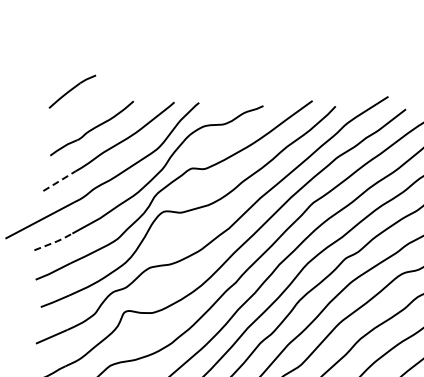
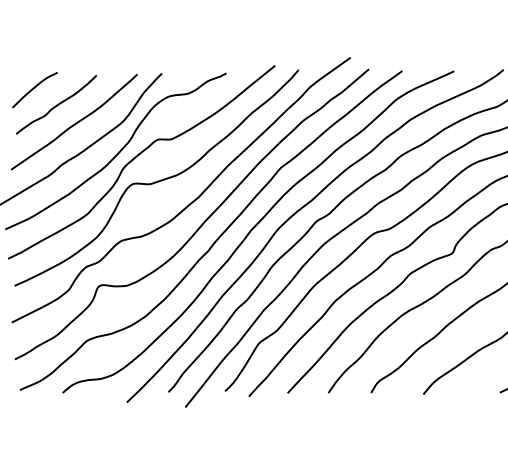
part: (71, 92) -> (34, 90), moved
line: (59, 181) -> (26, 159), dashed -> solid
line: (55, 242) -> (25, 220), dashed -> solid

